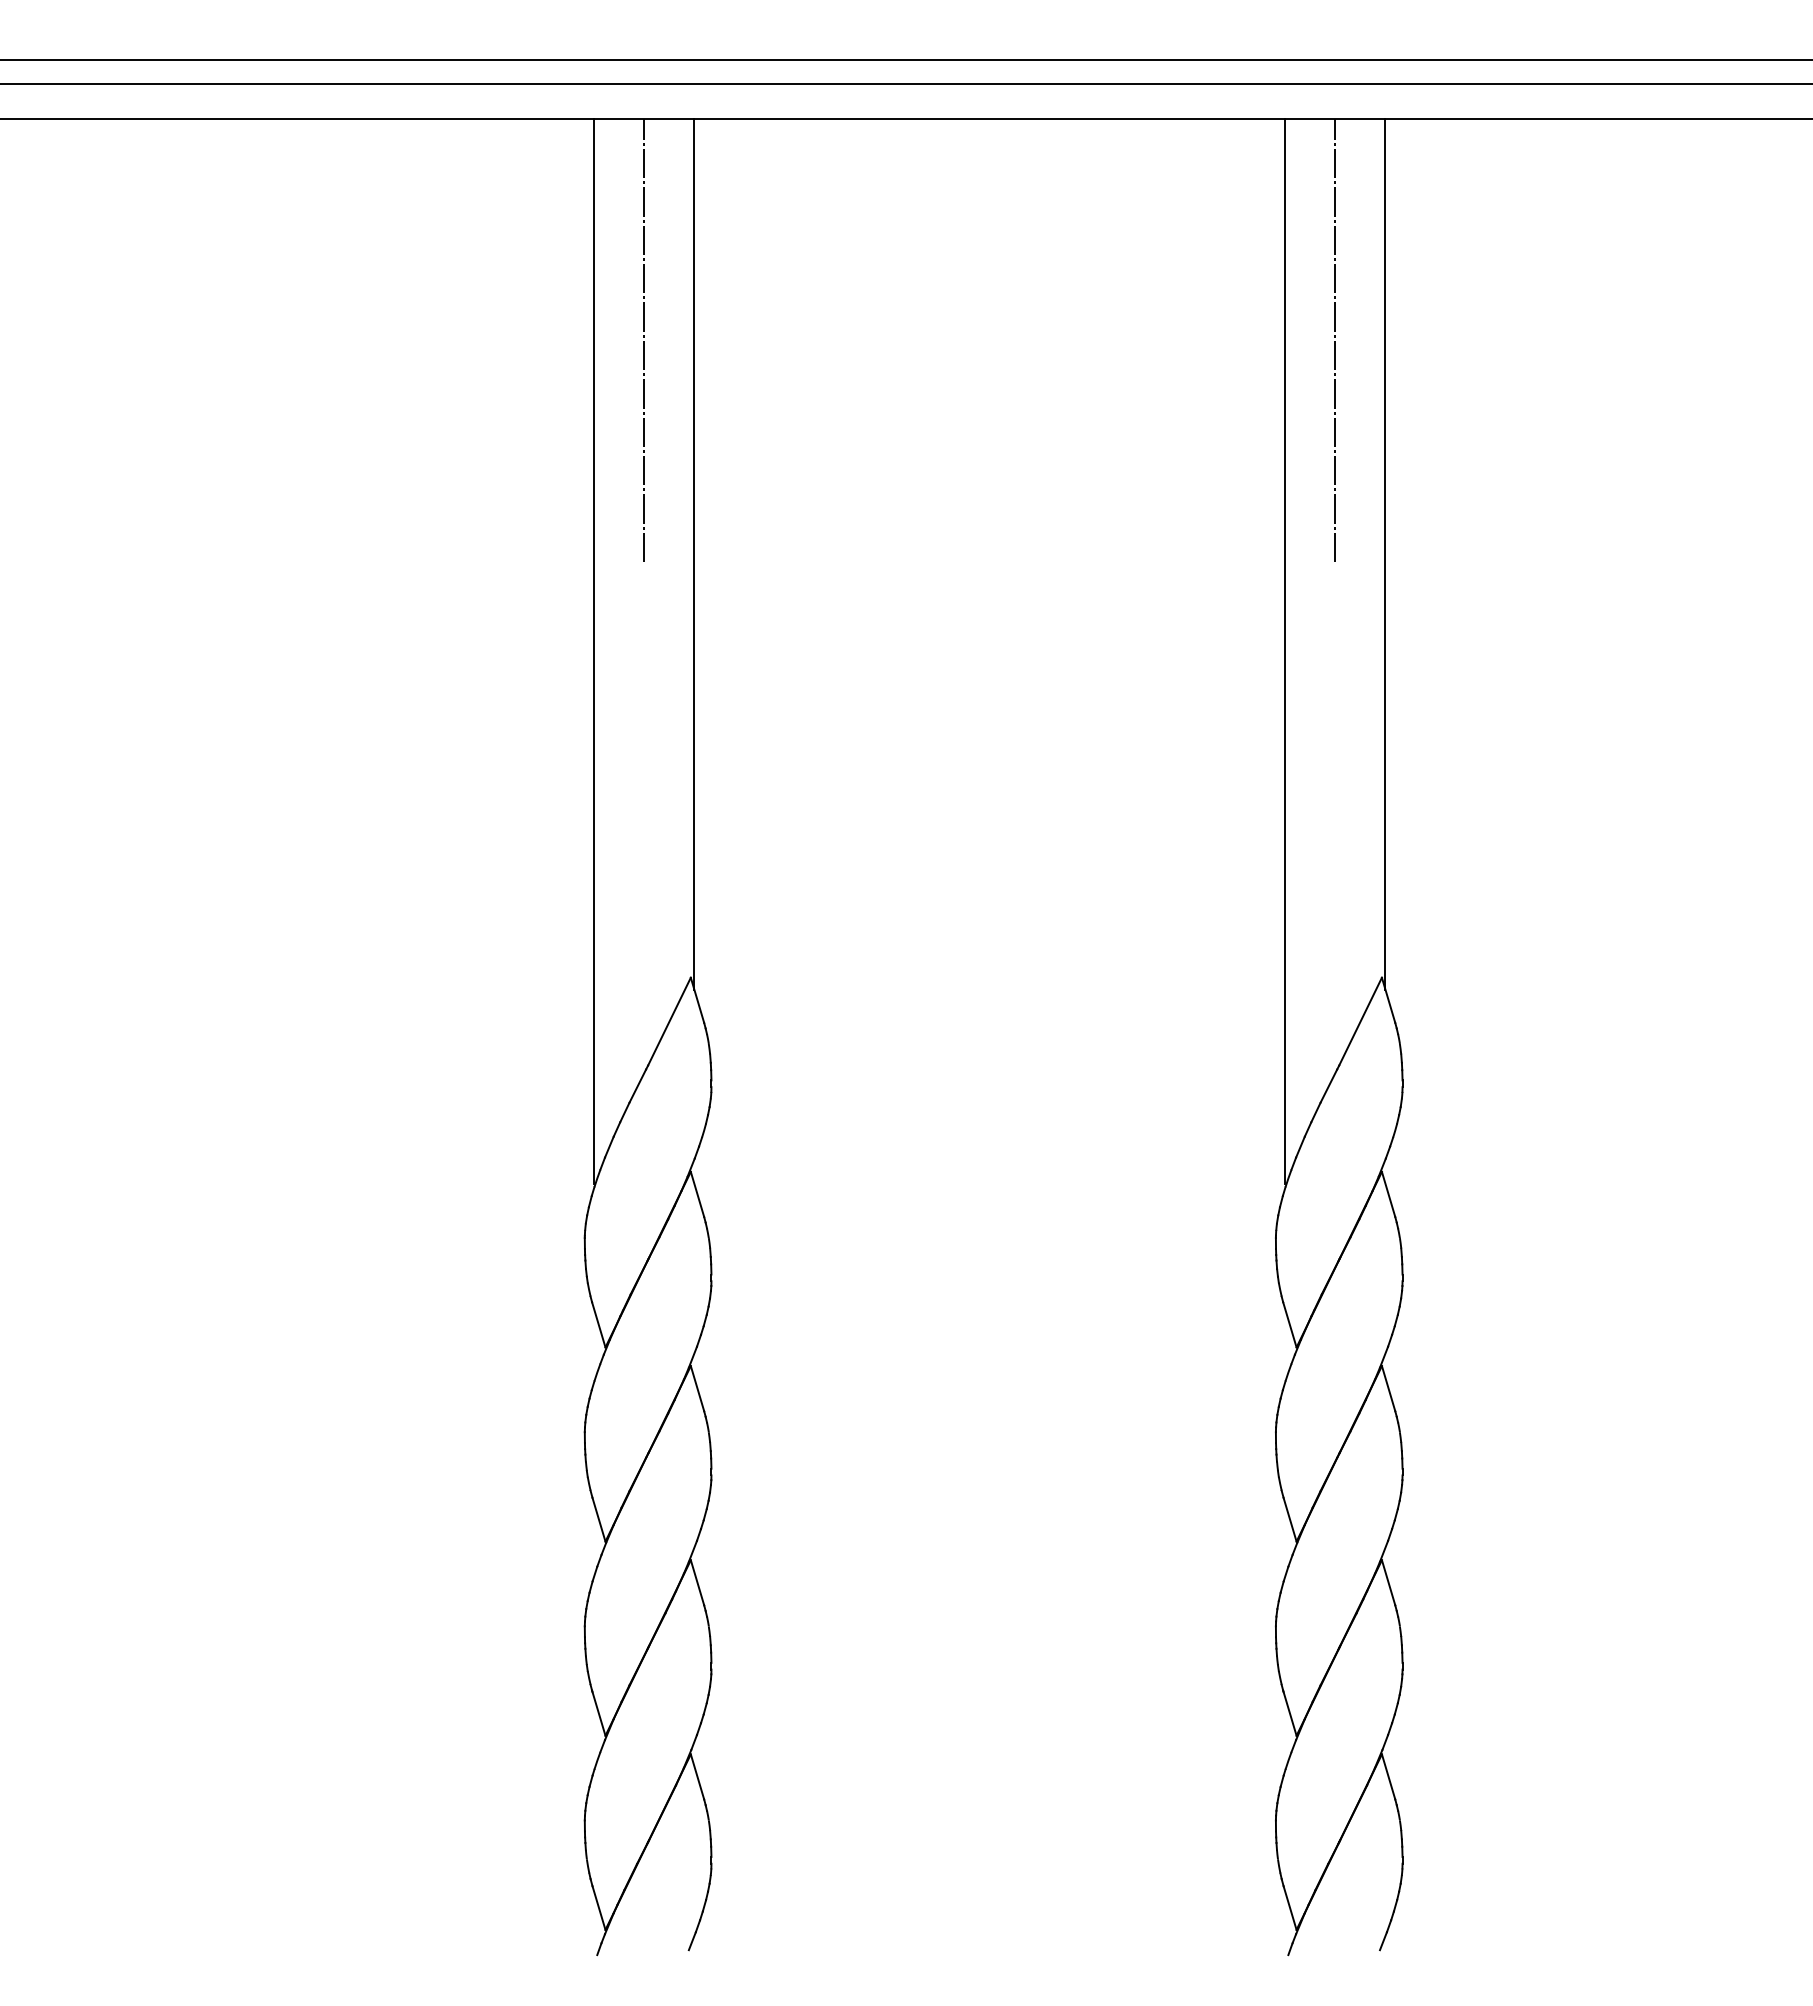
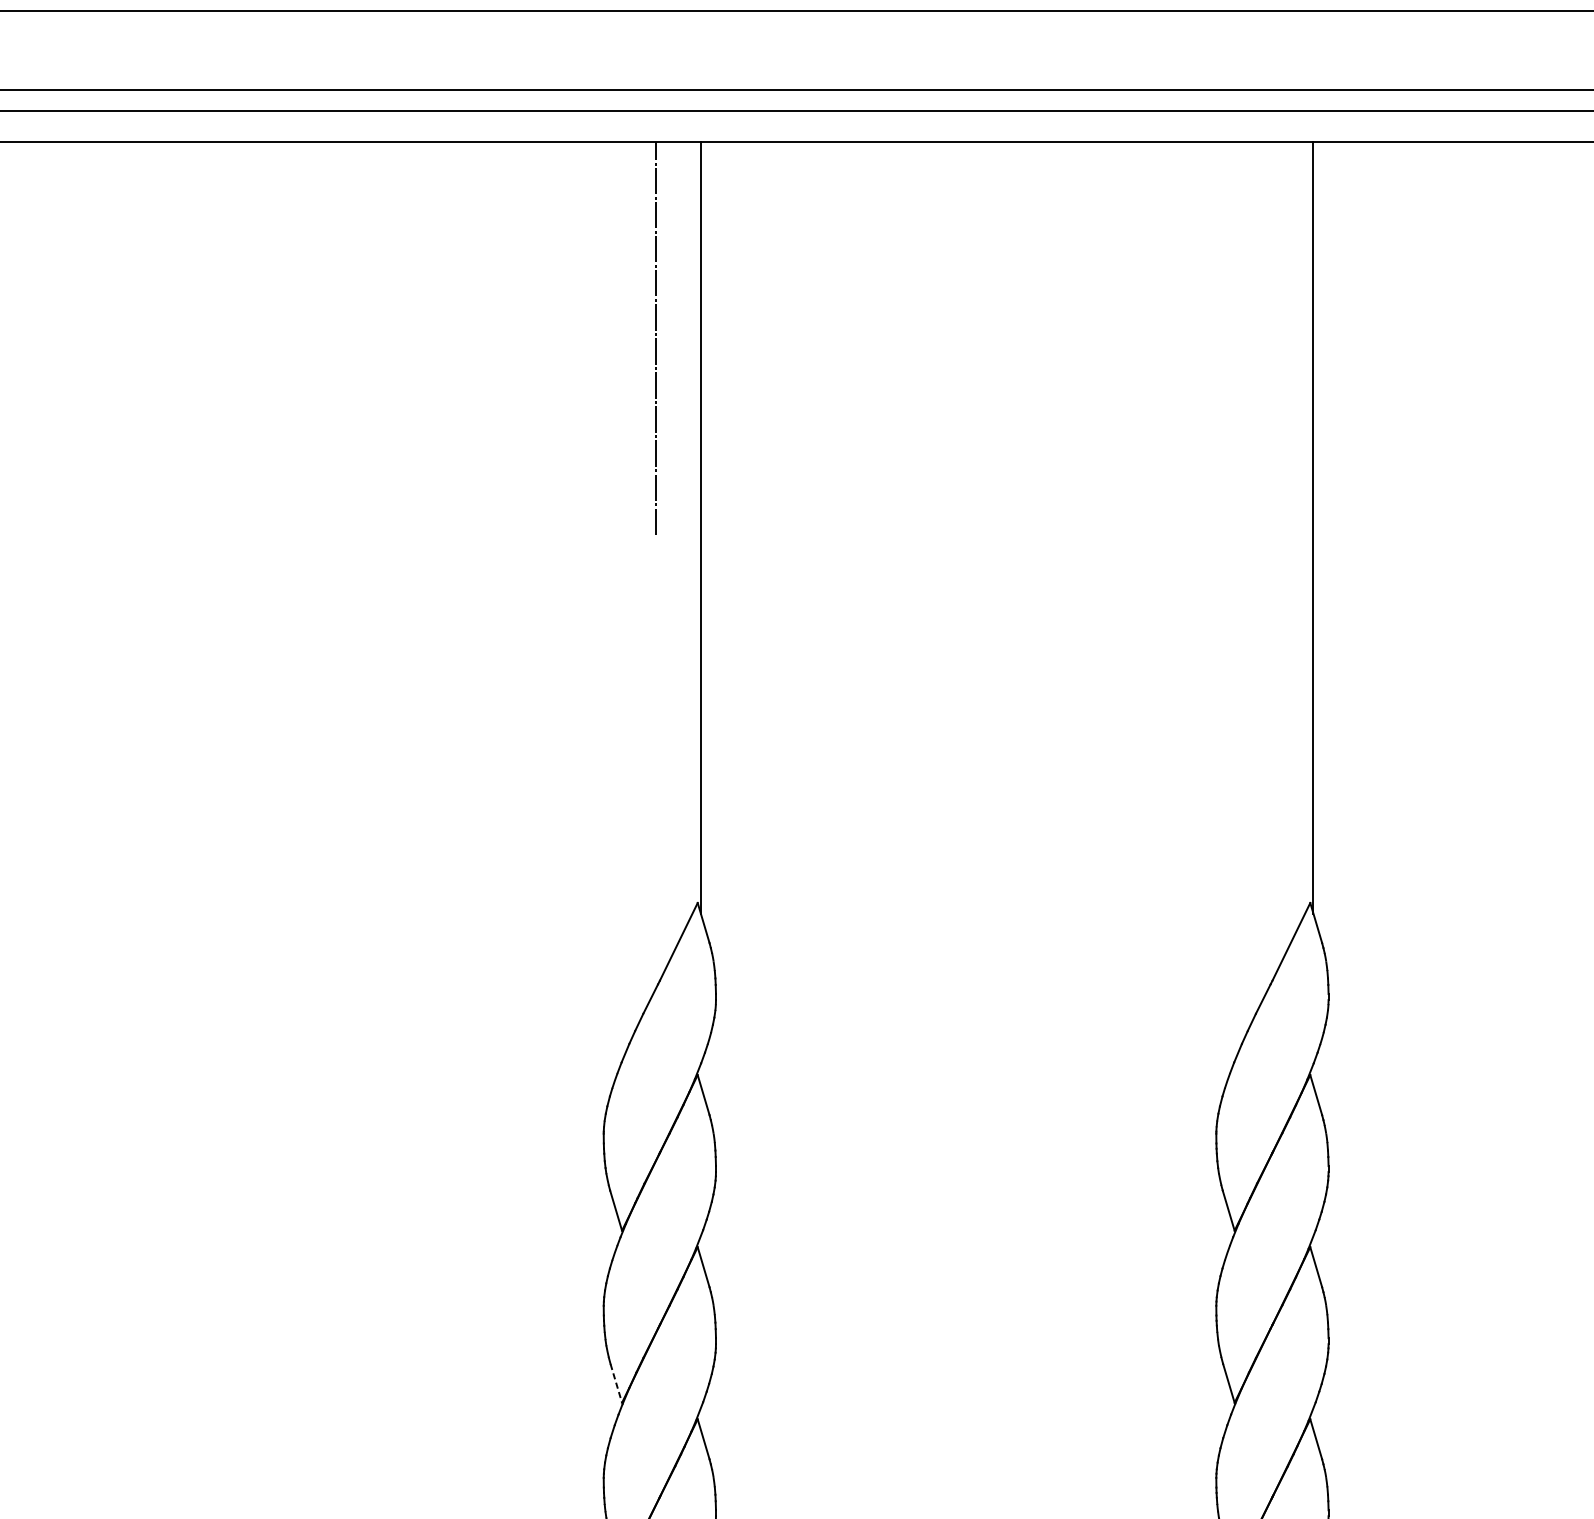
line: (1335, 340) -> (1269, 338), removed
line: (593, 651) -> (611, 613), removed
line: (1285, 651) -> (1224, 613), removed
line: (598, 1519) -> (615, 1383), solid -> dashed

